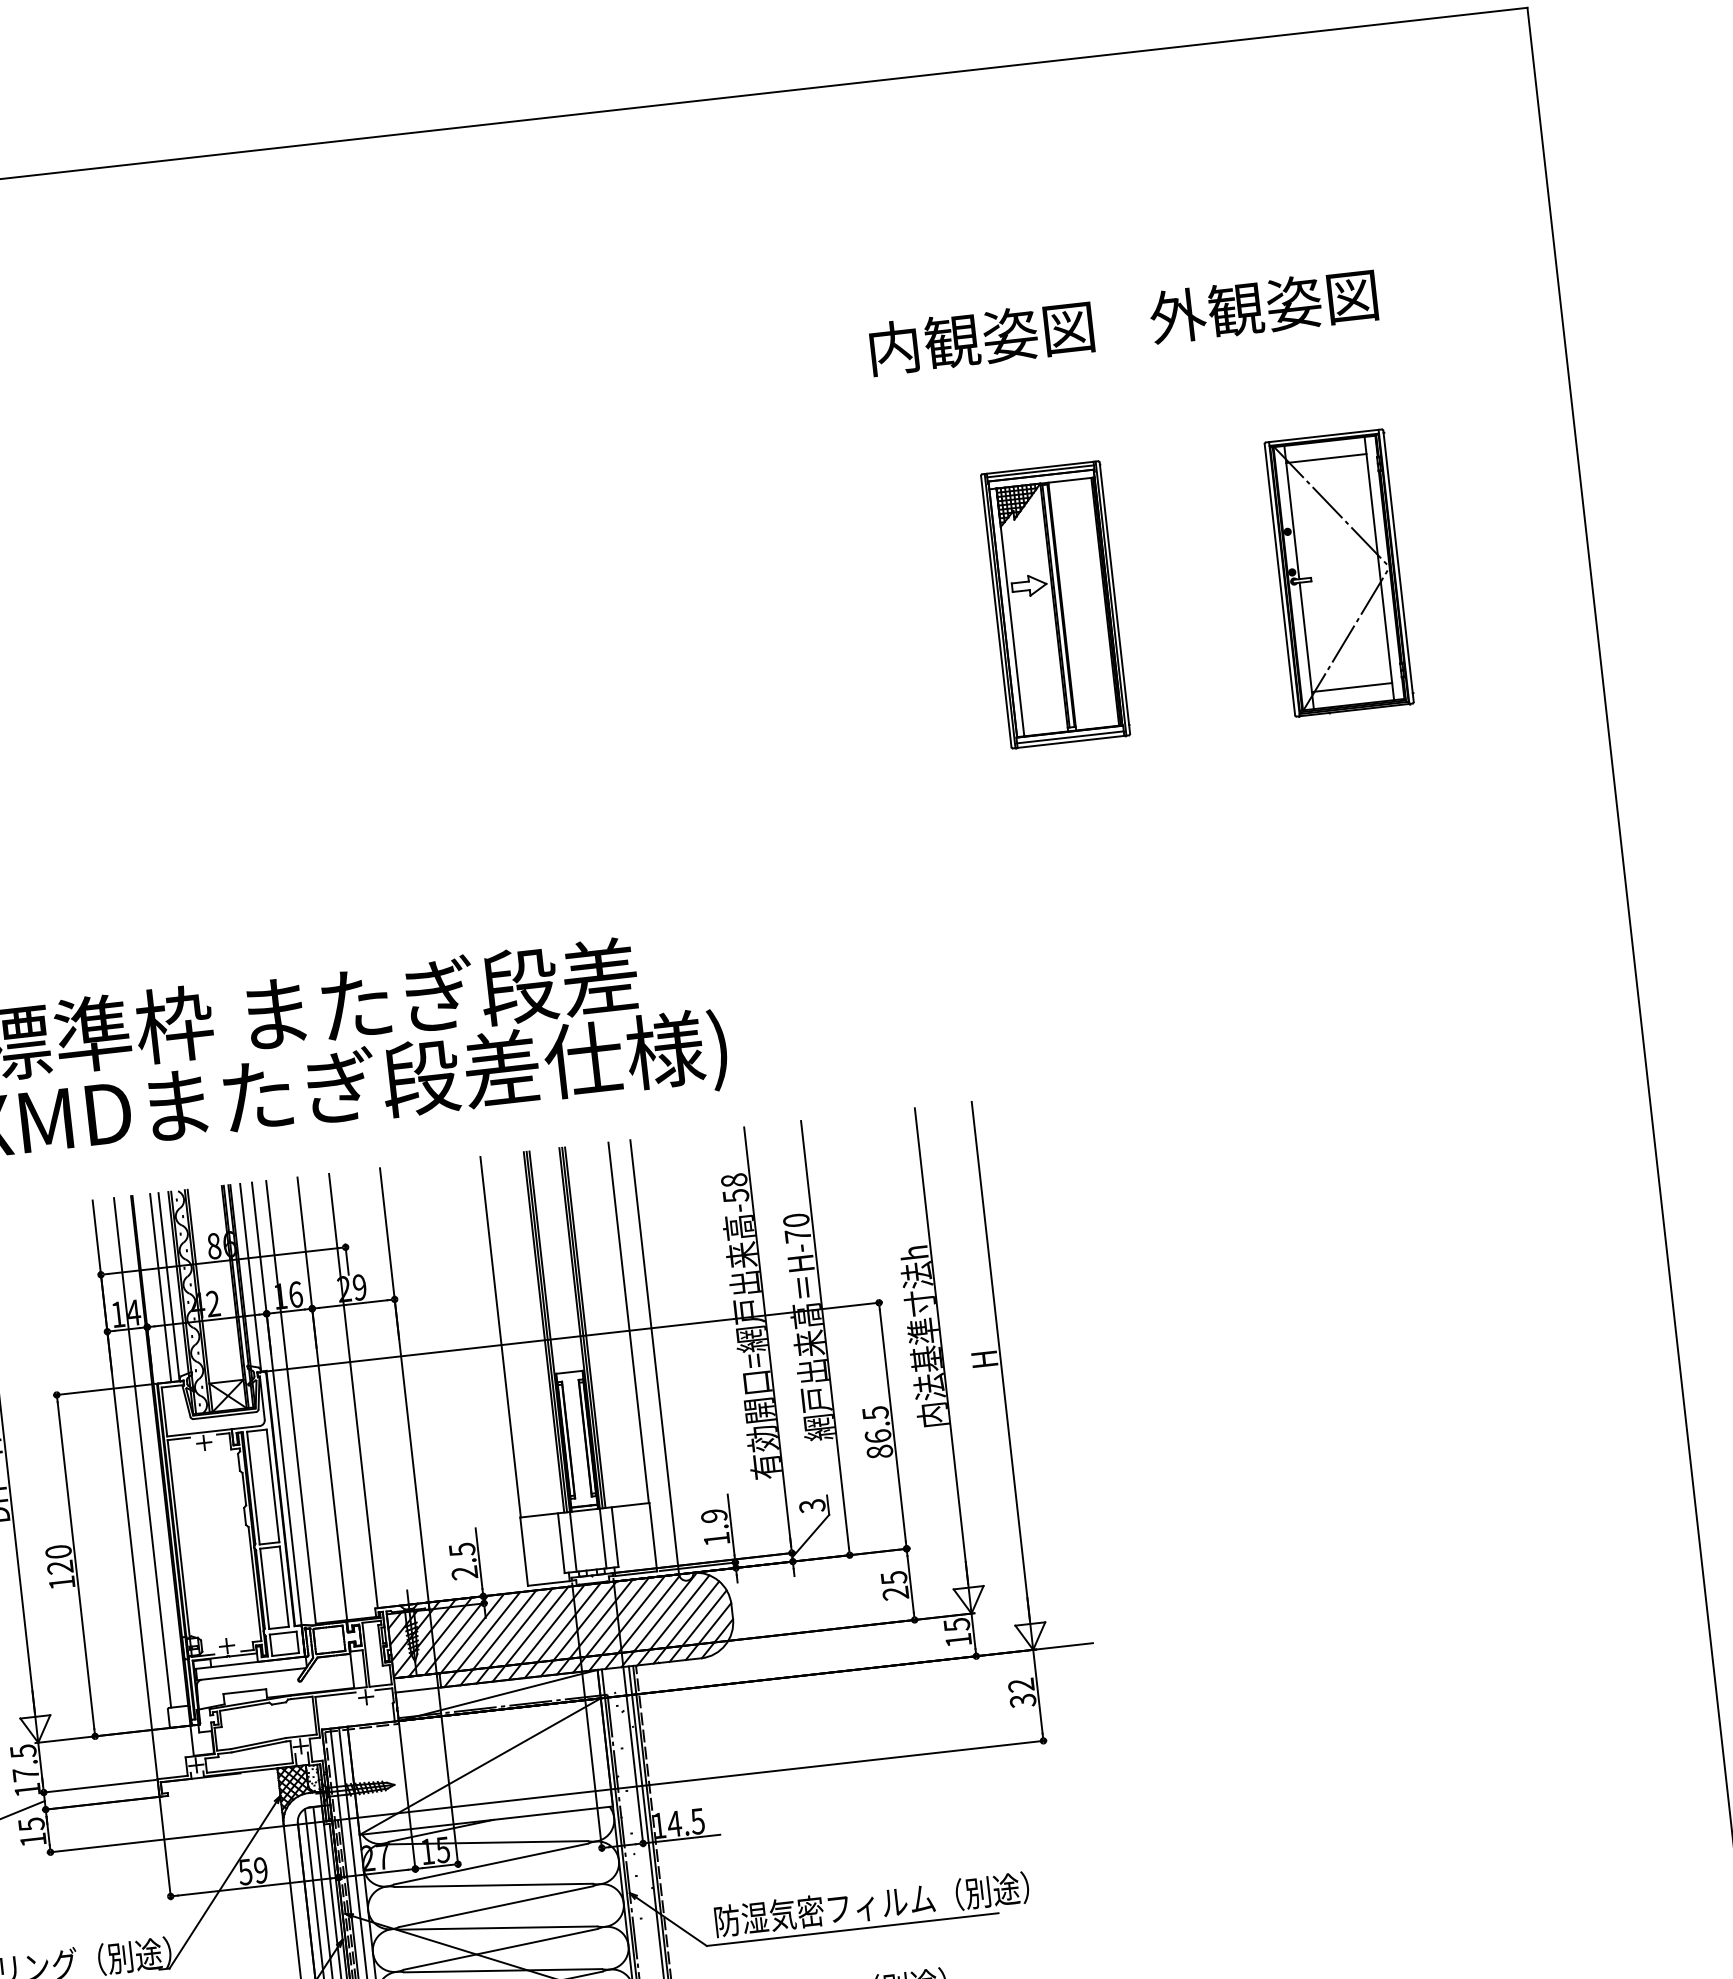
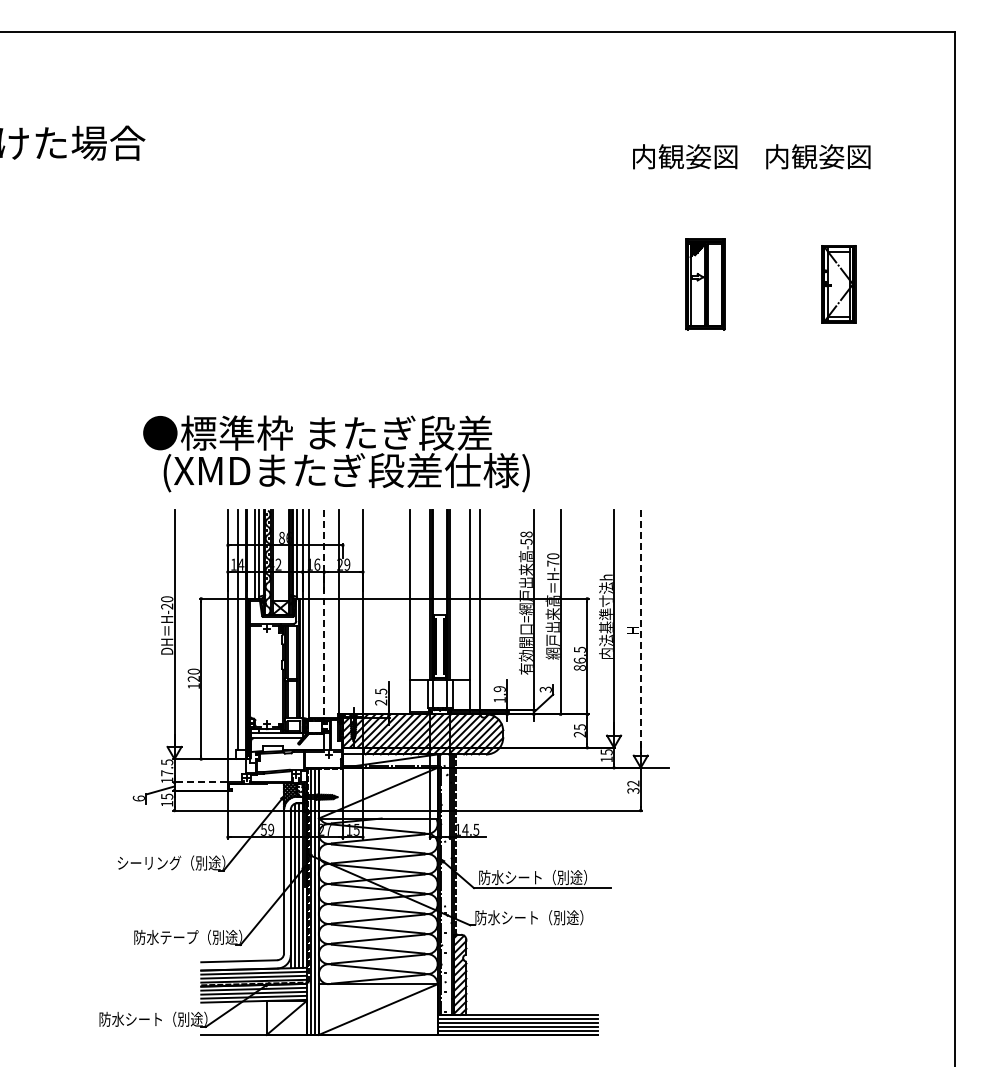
text: (1178, 315) -> (777, 156), 外観姿図 -> 内観姿図
part: (1338, 573) -> (838, 284), size x0.6
part: (1055, 605) -> (705, 284), size x0.7
line: (1000, 1361) -> (640, 632), solid -> dashed
line: (323, 1398) -> (324, 614), solid -> dashed
line: (99, 1786) -> (200, 782), solid -> dashed
text: (884, 1903) -> (558, 877), 防湿気密フィルム（別途） -> 防水シート（別途）

